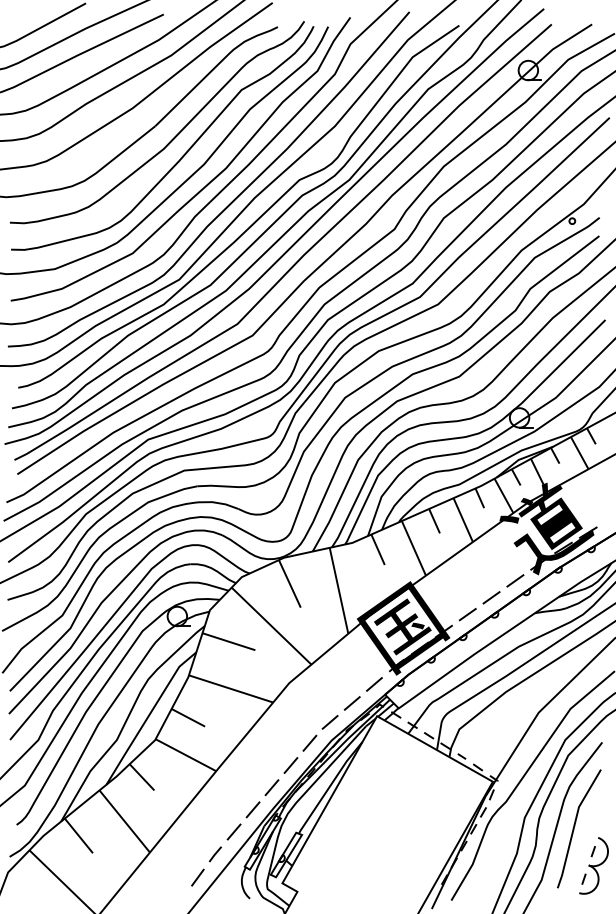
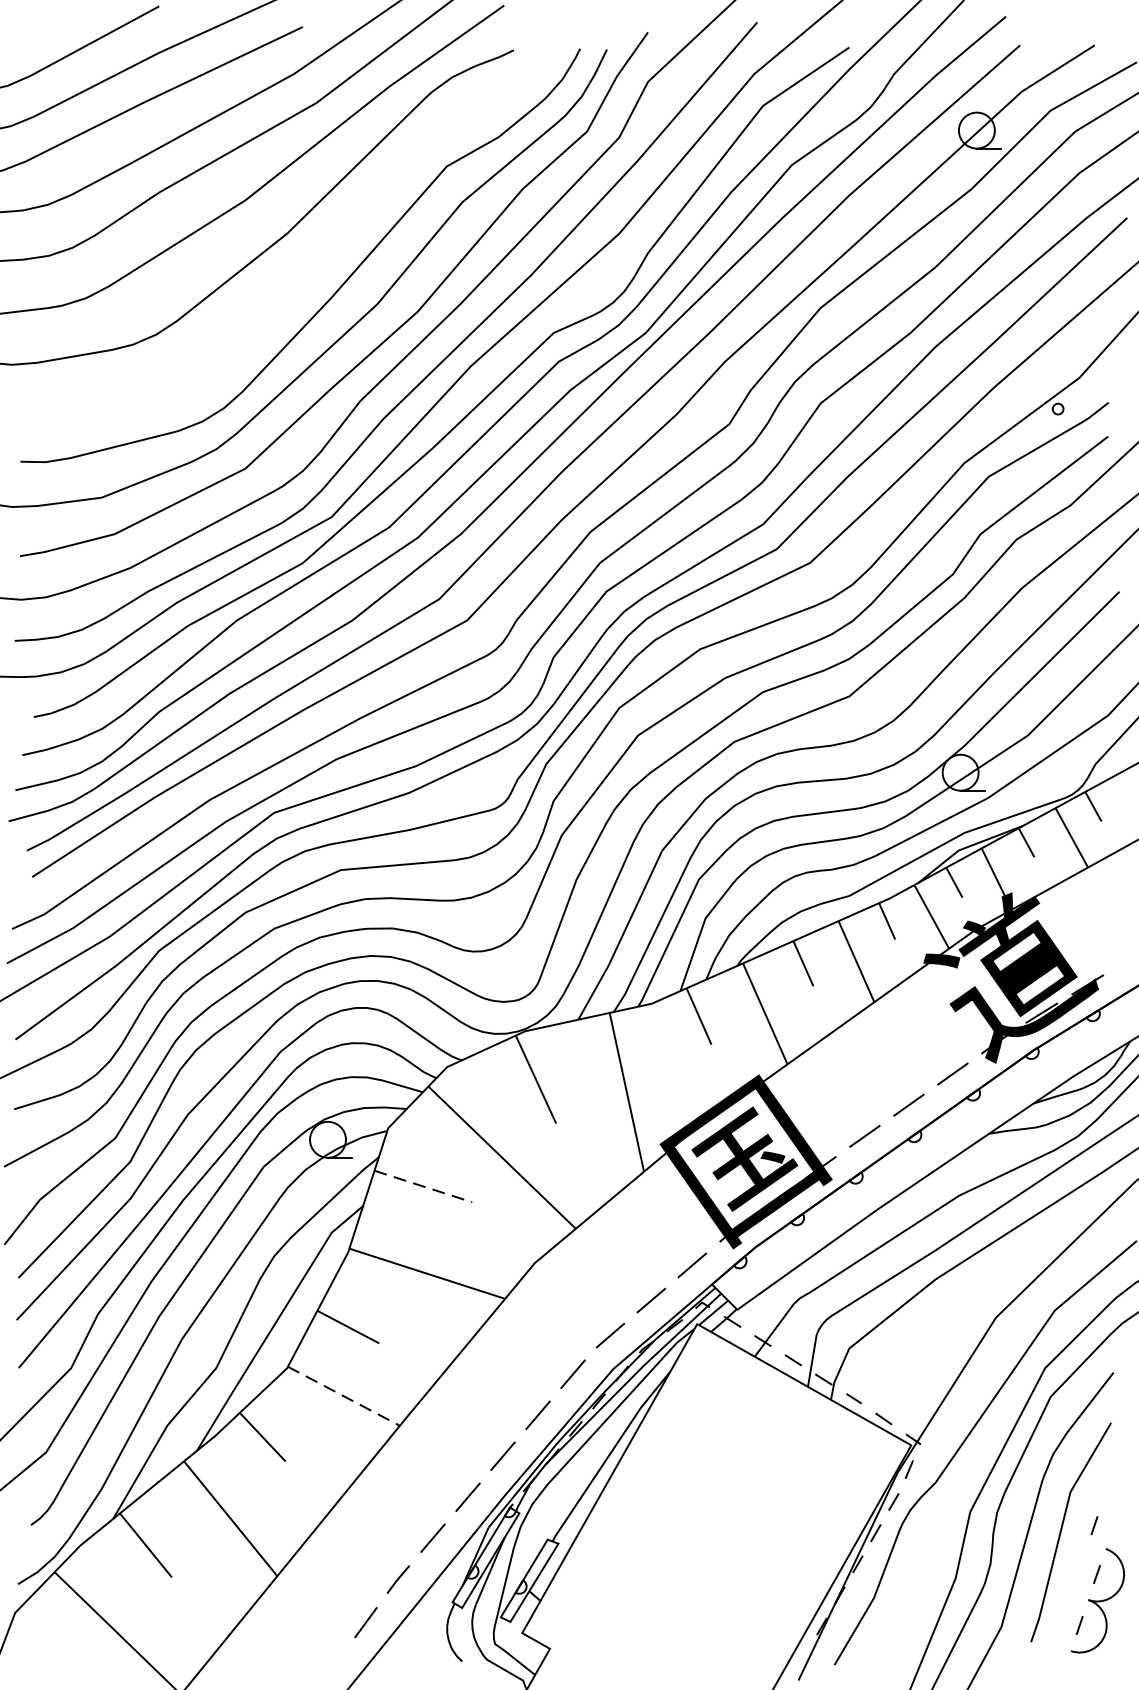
curve: (173, 137) -> (320, 254), removed
line: (228, 641) -> (422, 1186), solid -> dashed
line: (186, 755) -> (344, 1396), solid -> dashed
line: (591, 824) -> (1093, 1524), added

